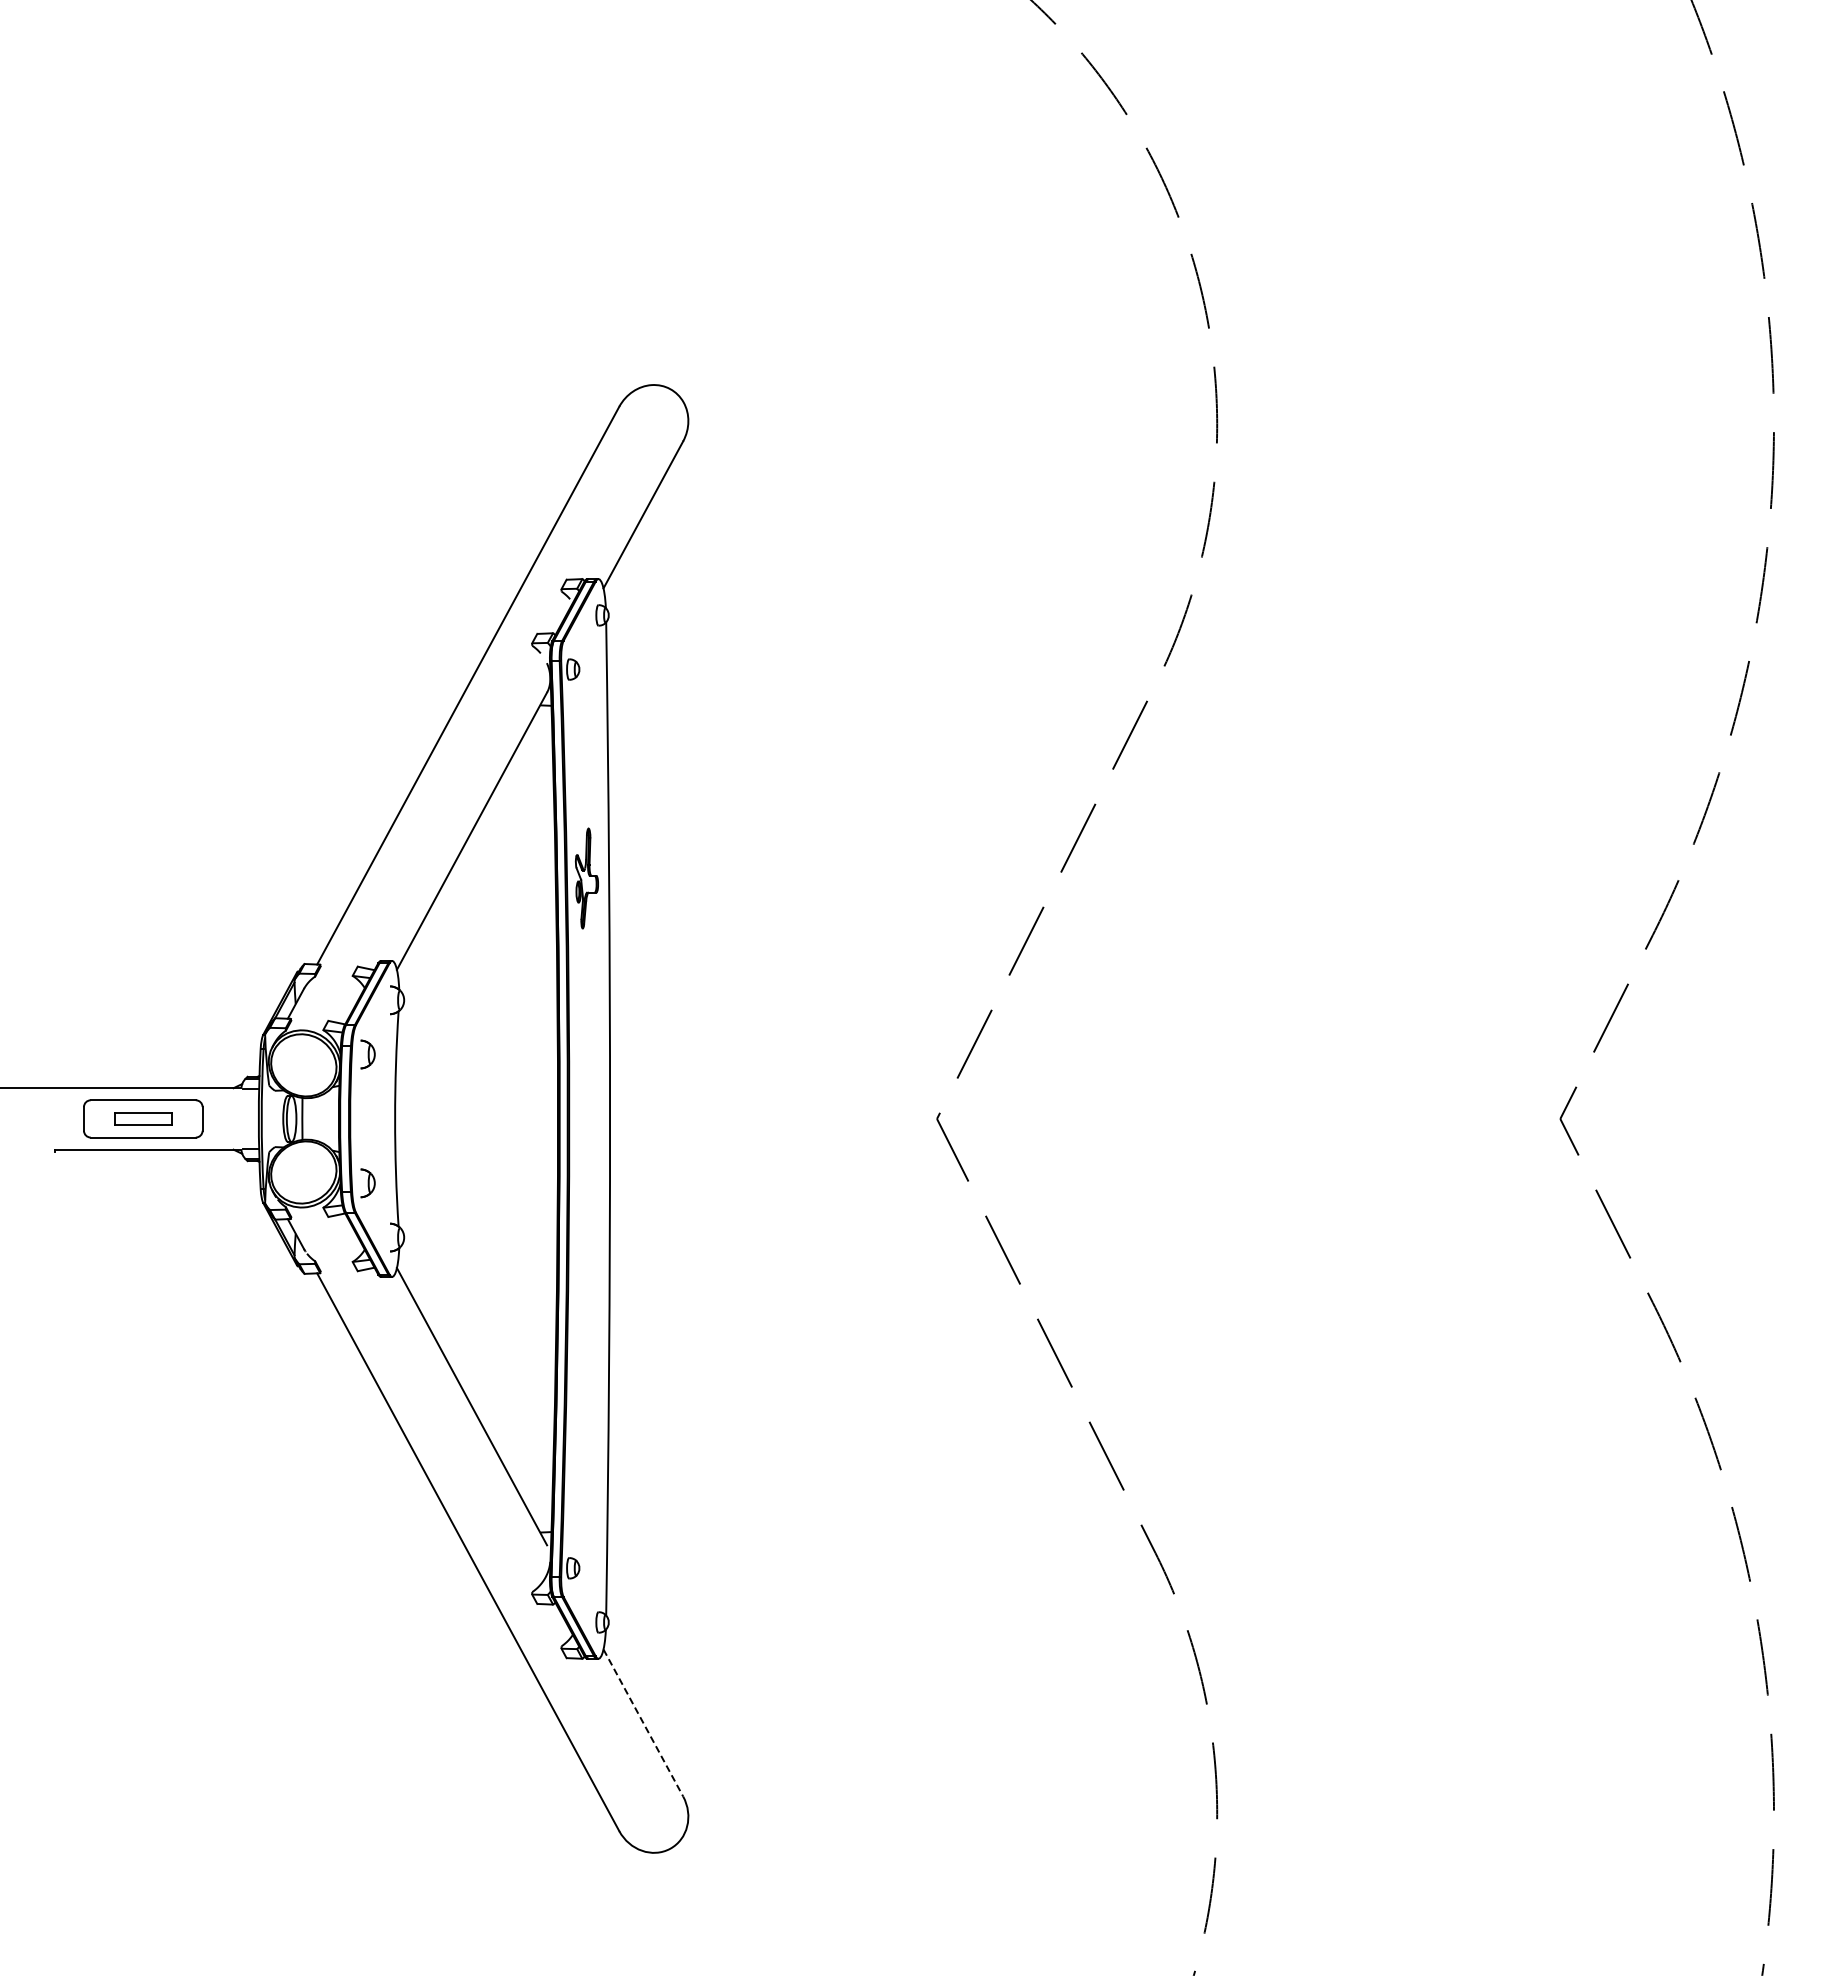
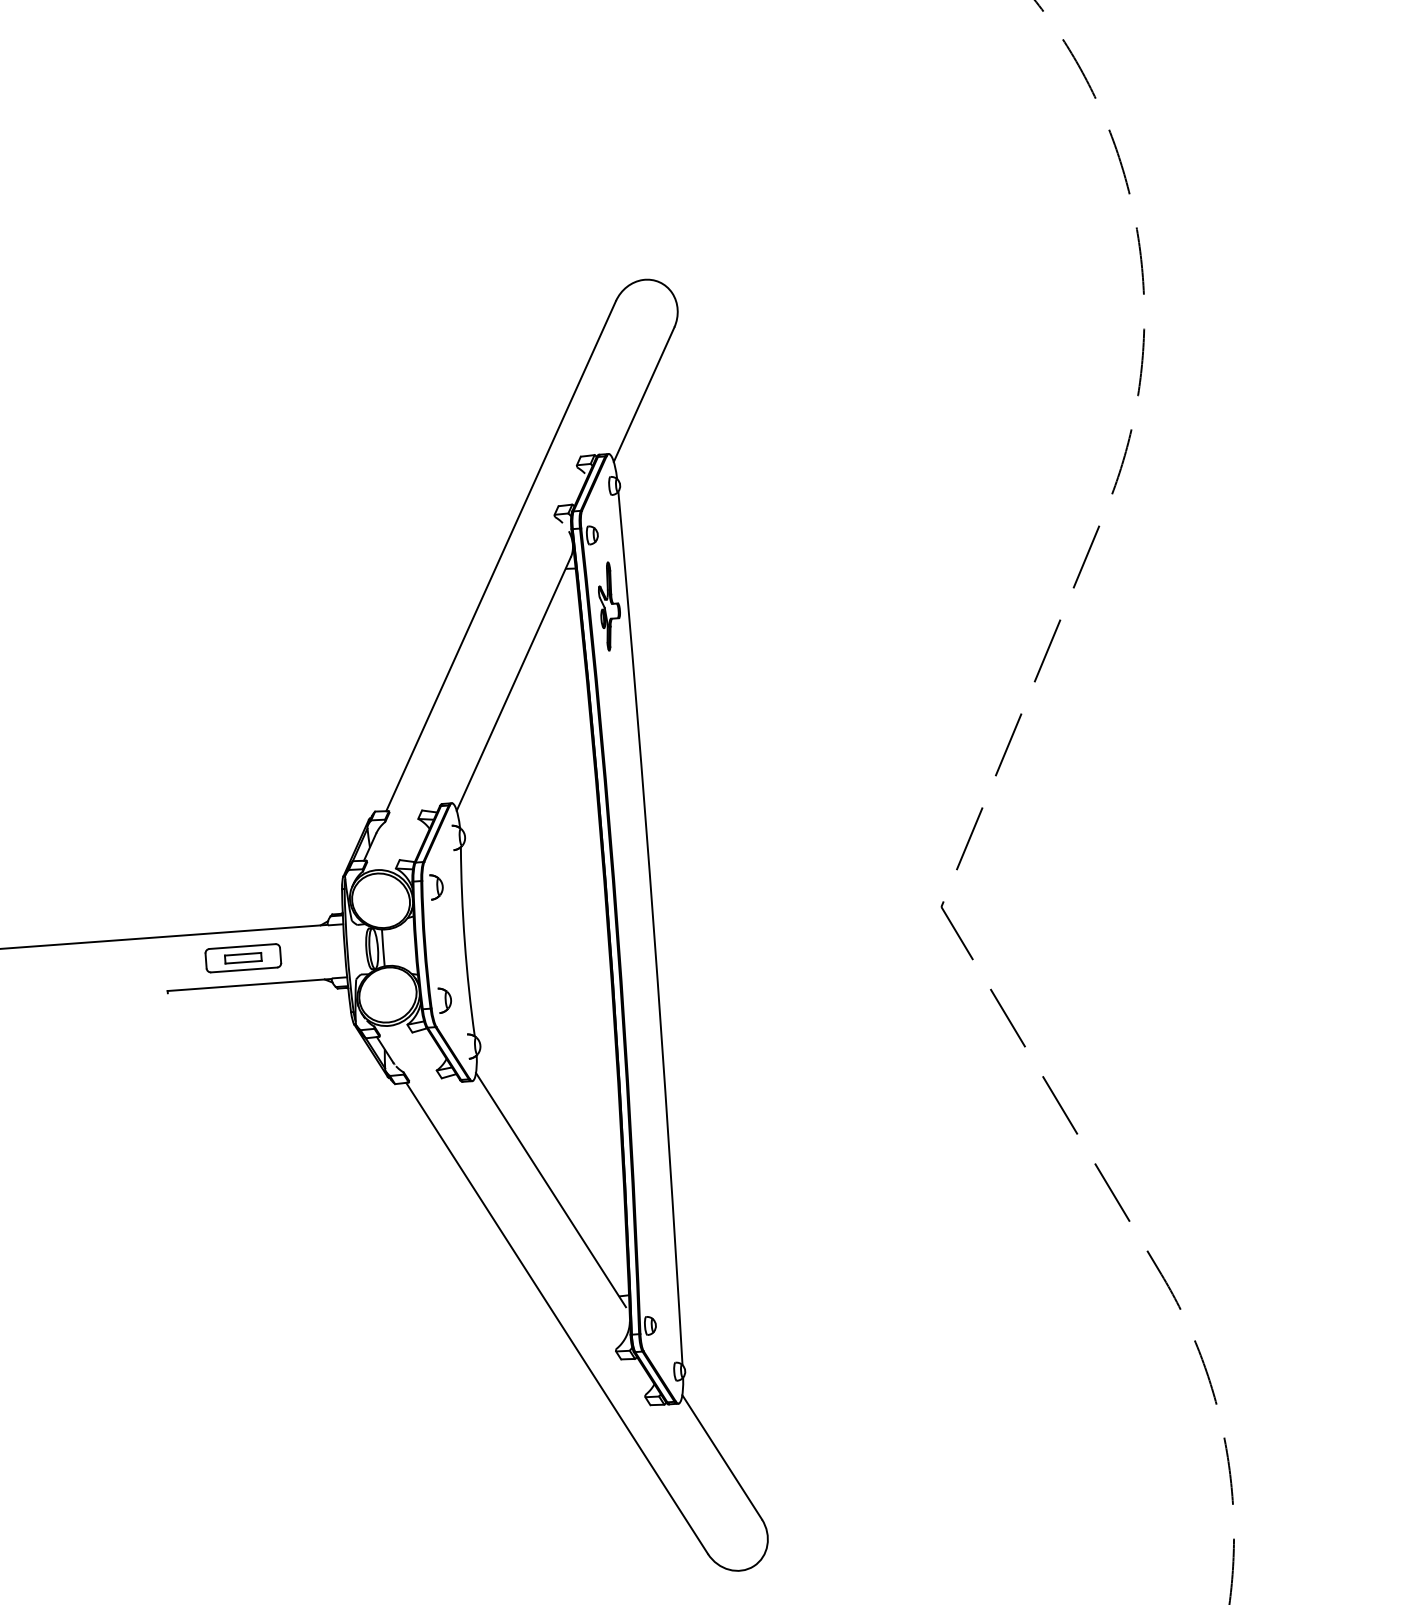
part: (586, 878) -> (609, 606), moved
part: (143, 1118) -> (243, 957), size x0.71
line: (643, 1723) -> (722, 1457), dashed -> solid

